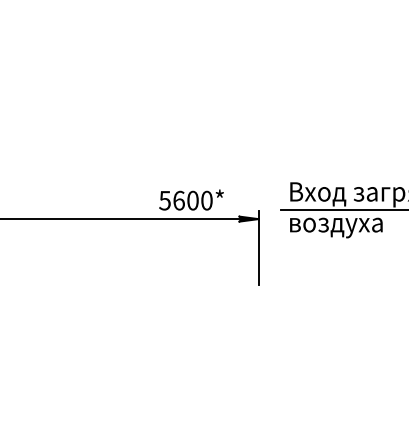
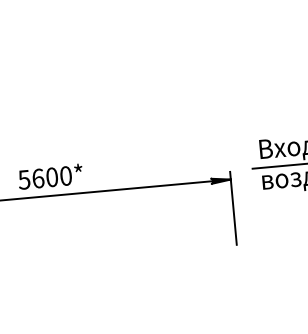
text: (191, 199) -> (50, 176), moved

